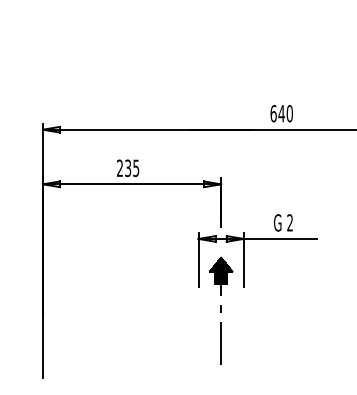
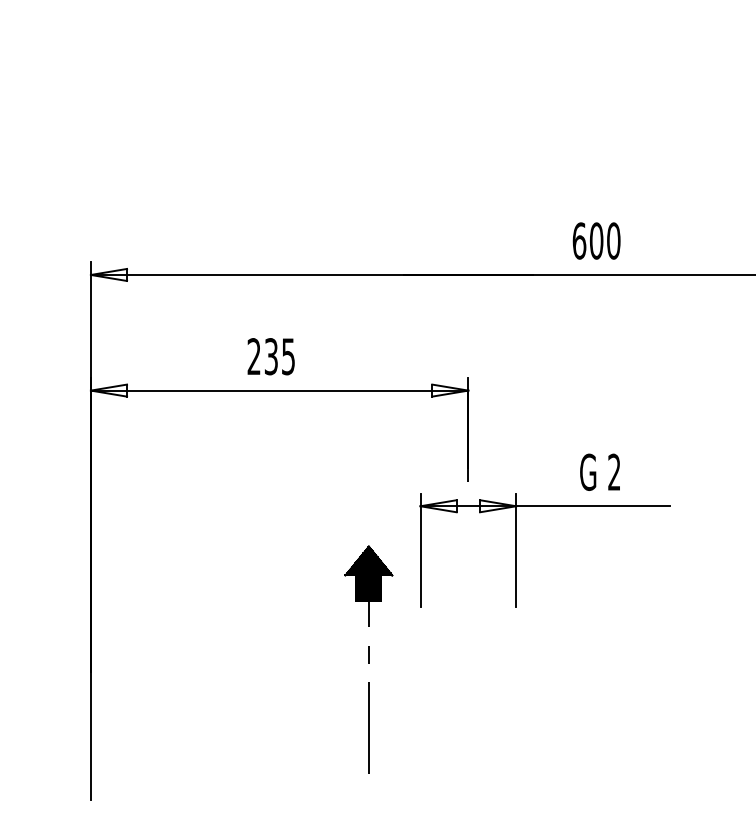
text: (281, 113) -> (596, 240), 640 -> 600
part: (221, 310) -> (369, 657), moved

